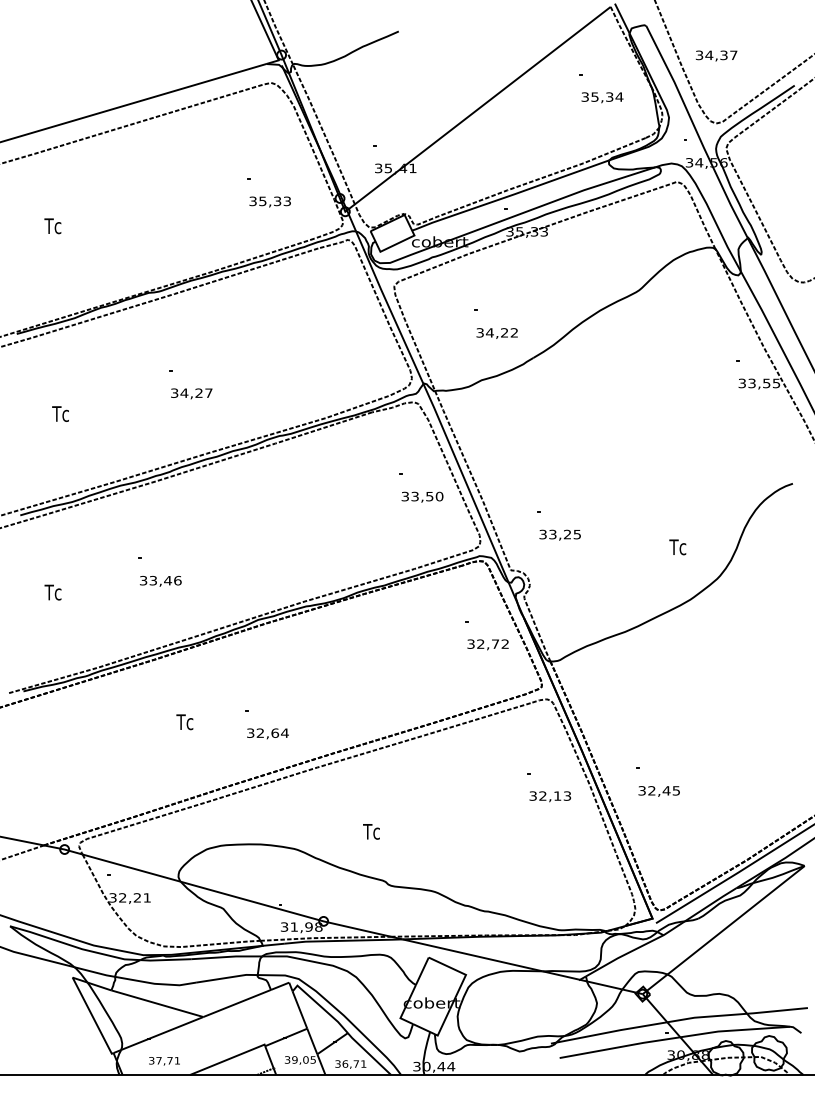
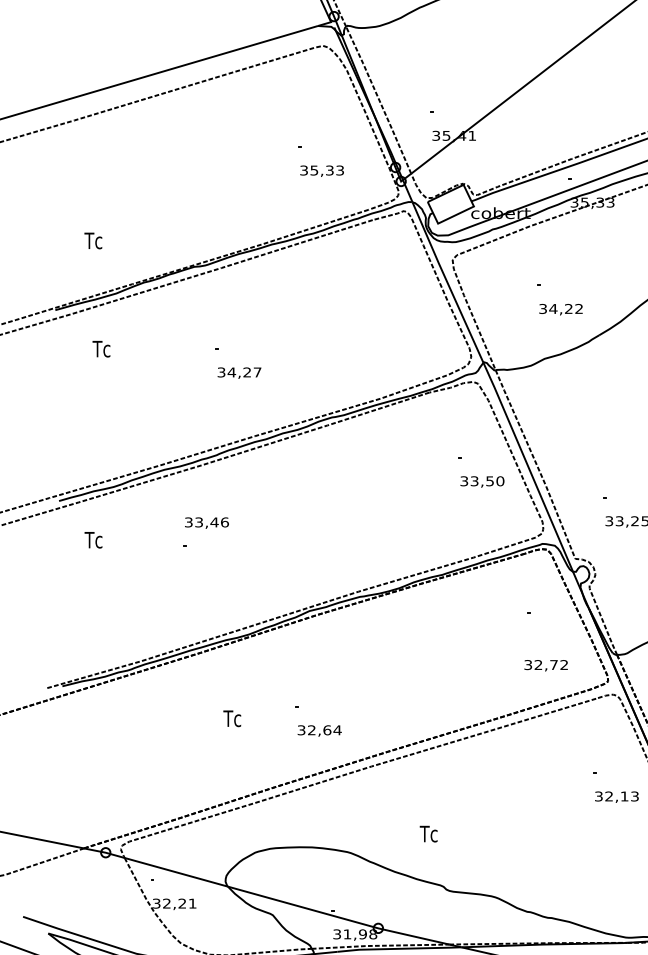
text: (52, 226) -> (92, 241), moved
text: (60, 413) -> (101, 348), moved
text: (160, 581) -> (206, 523), moved
text: (52, 592) -> (92, 540), moved
text: (487, 644) -> (545, 665), moved

